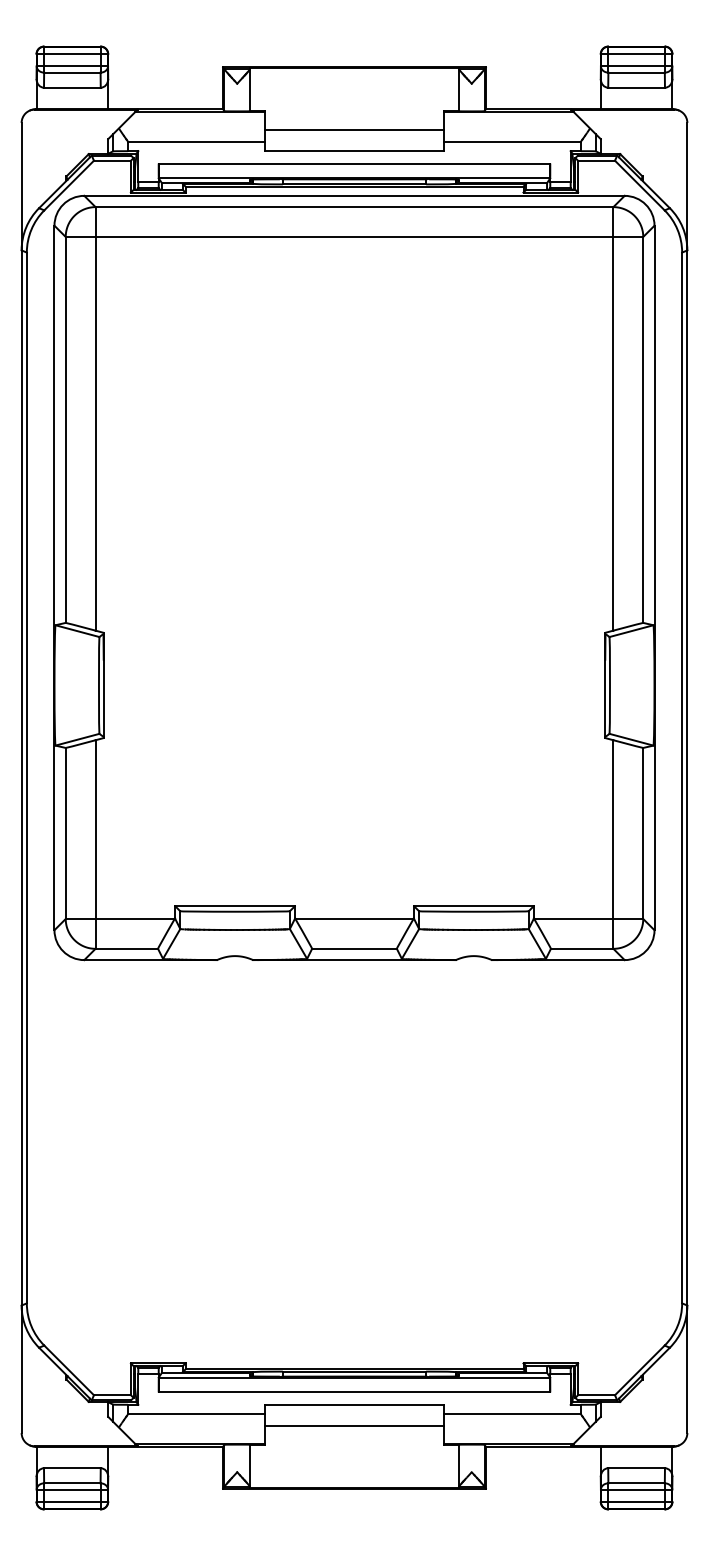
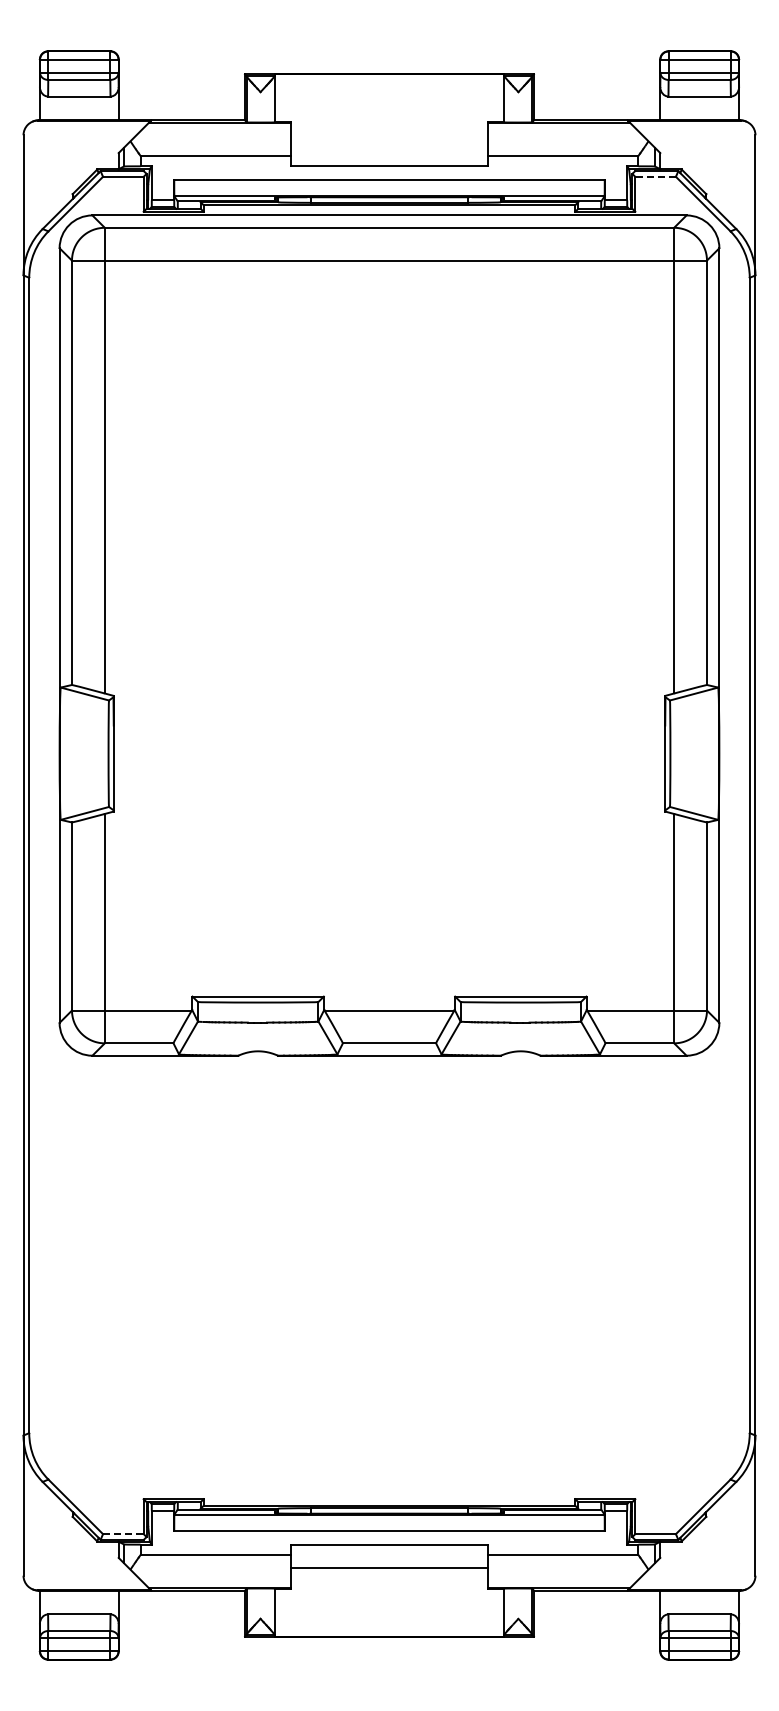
line: (354, 130) -> (389, 143), removed
line: (596, 160) -> (655, 176), solid -> dashed
line: (112, 1395) -> (123, 1534), solid -> dashed

